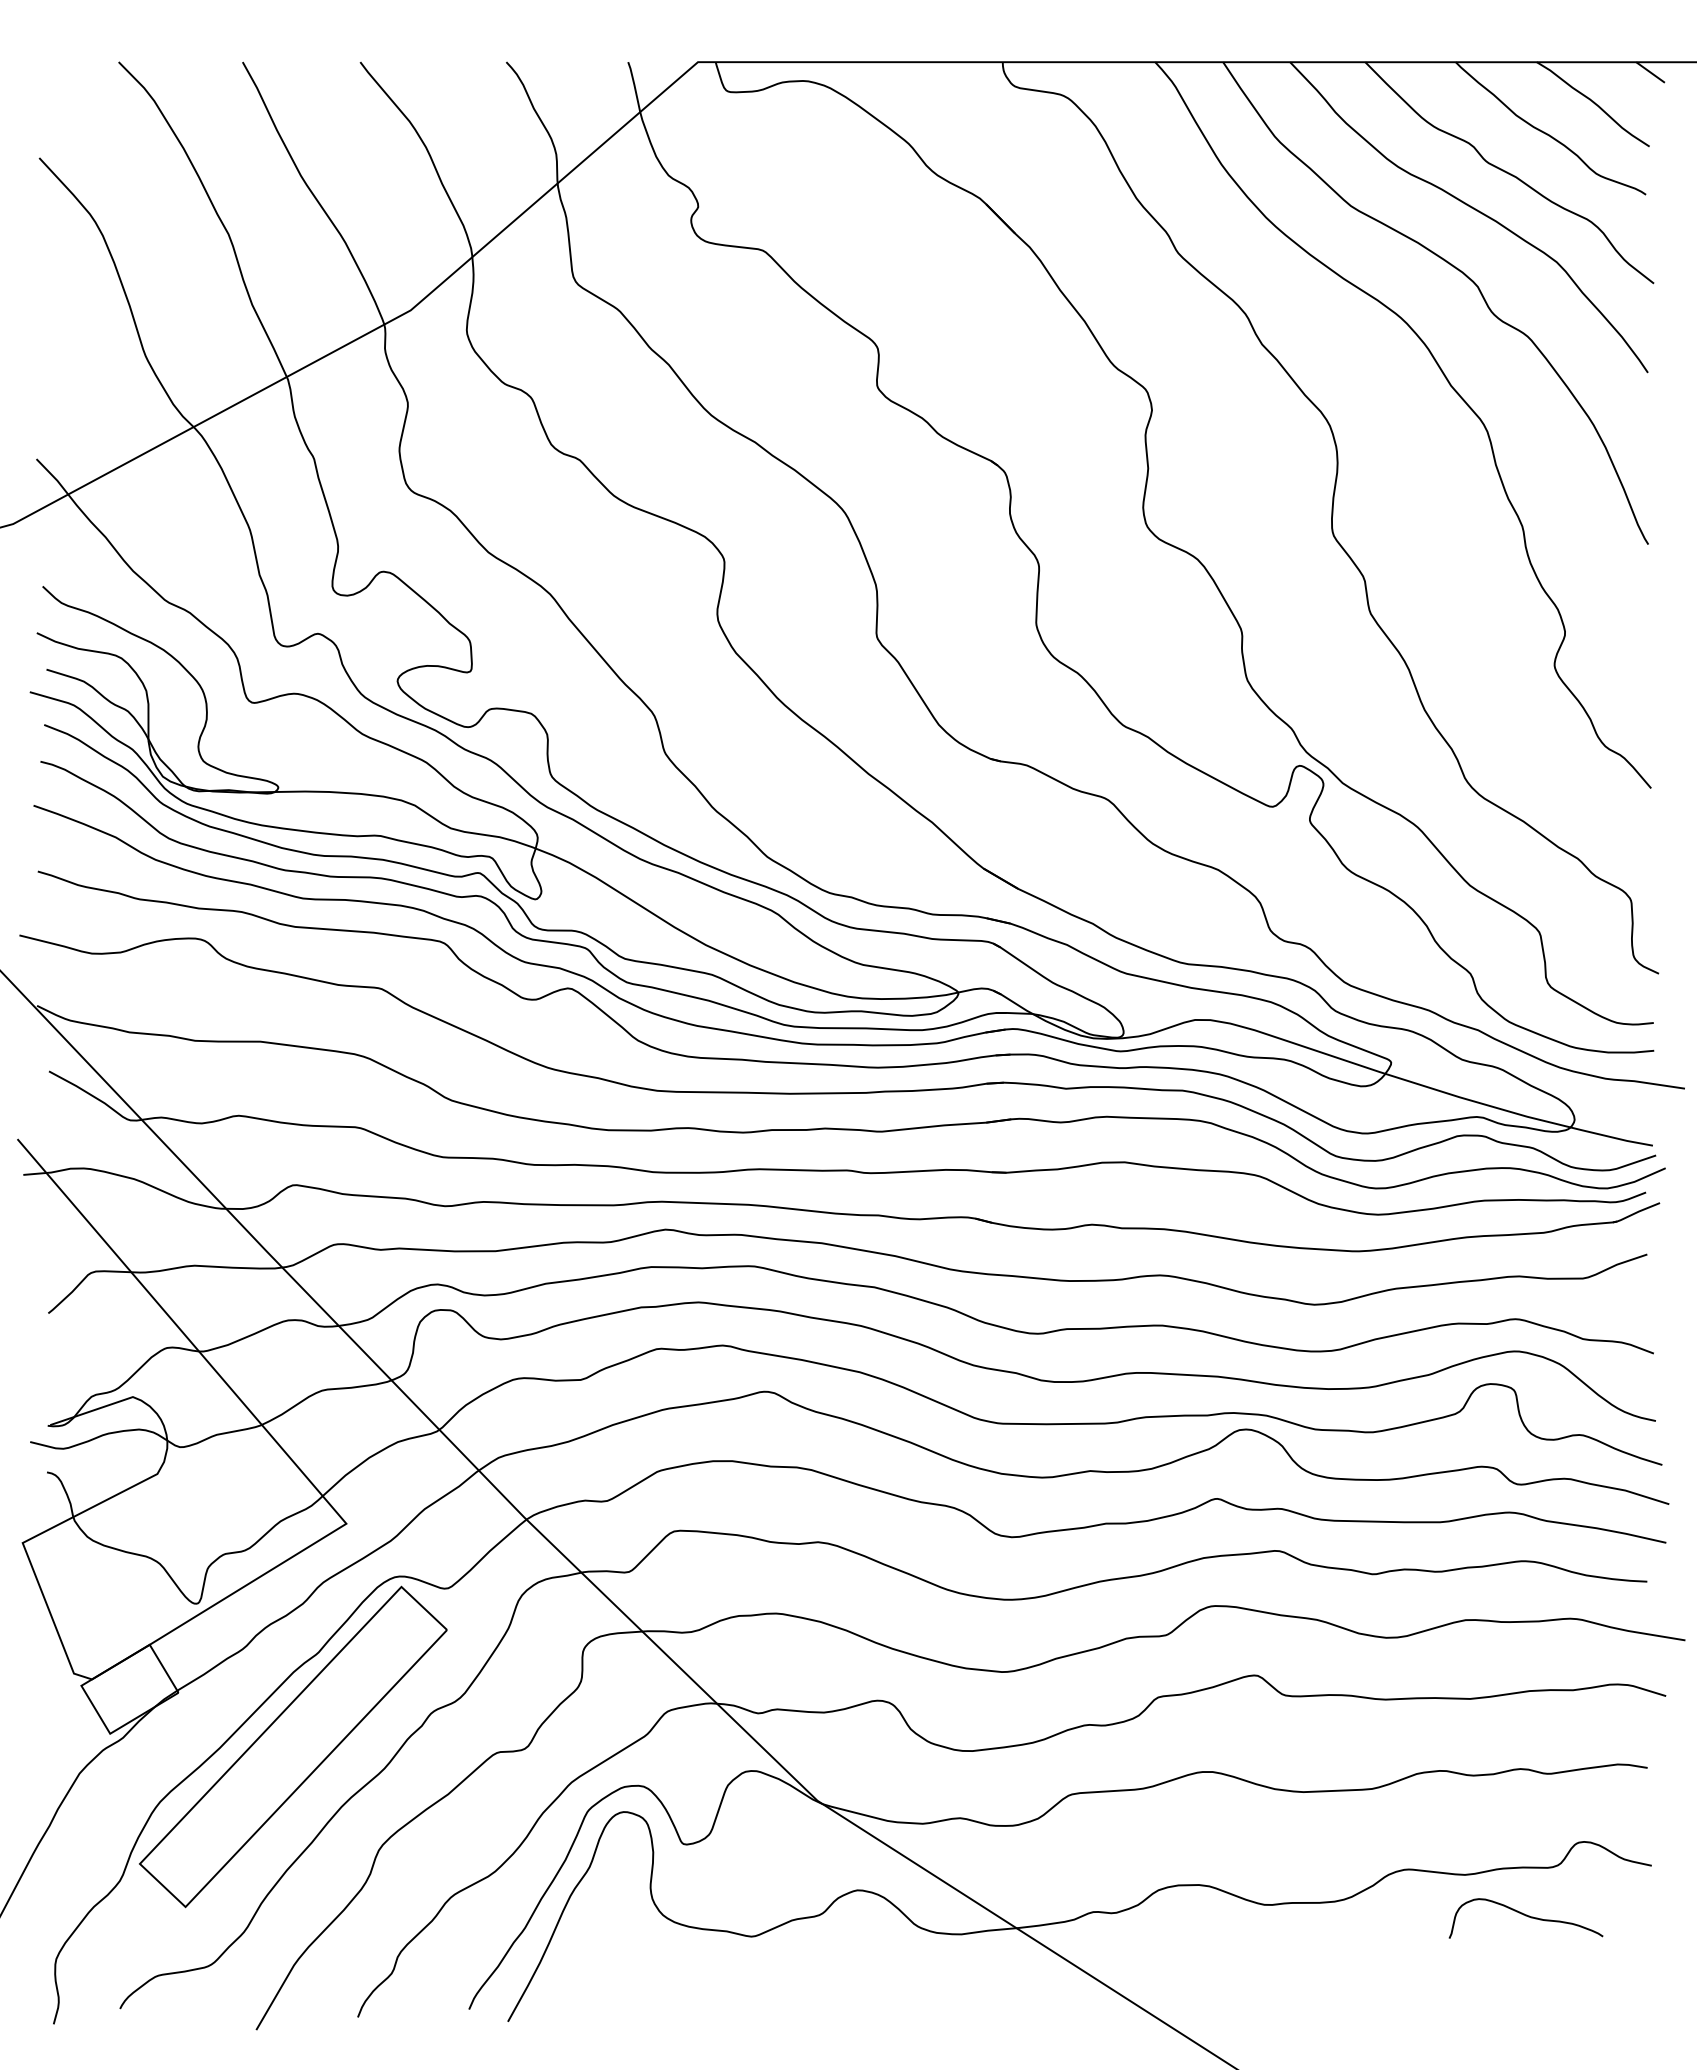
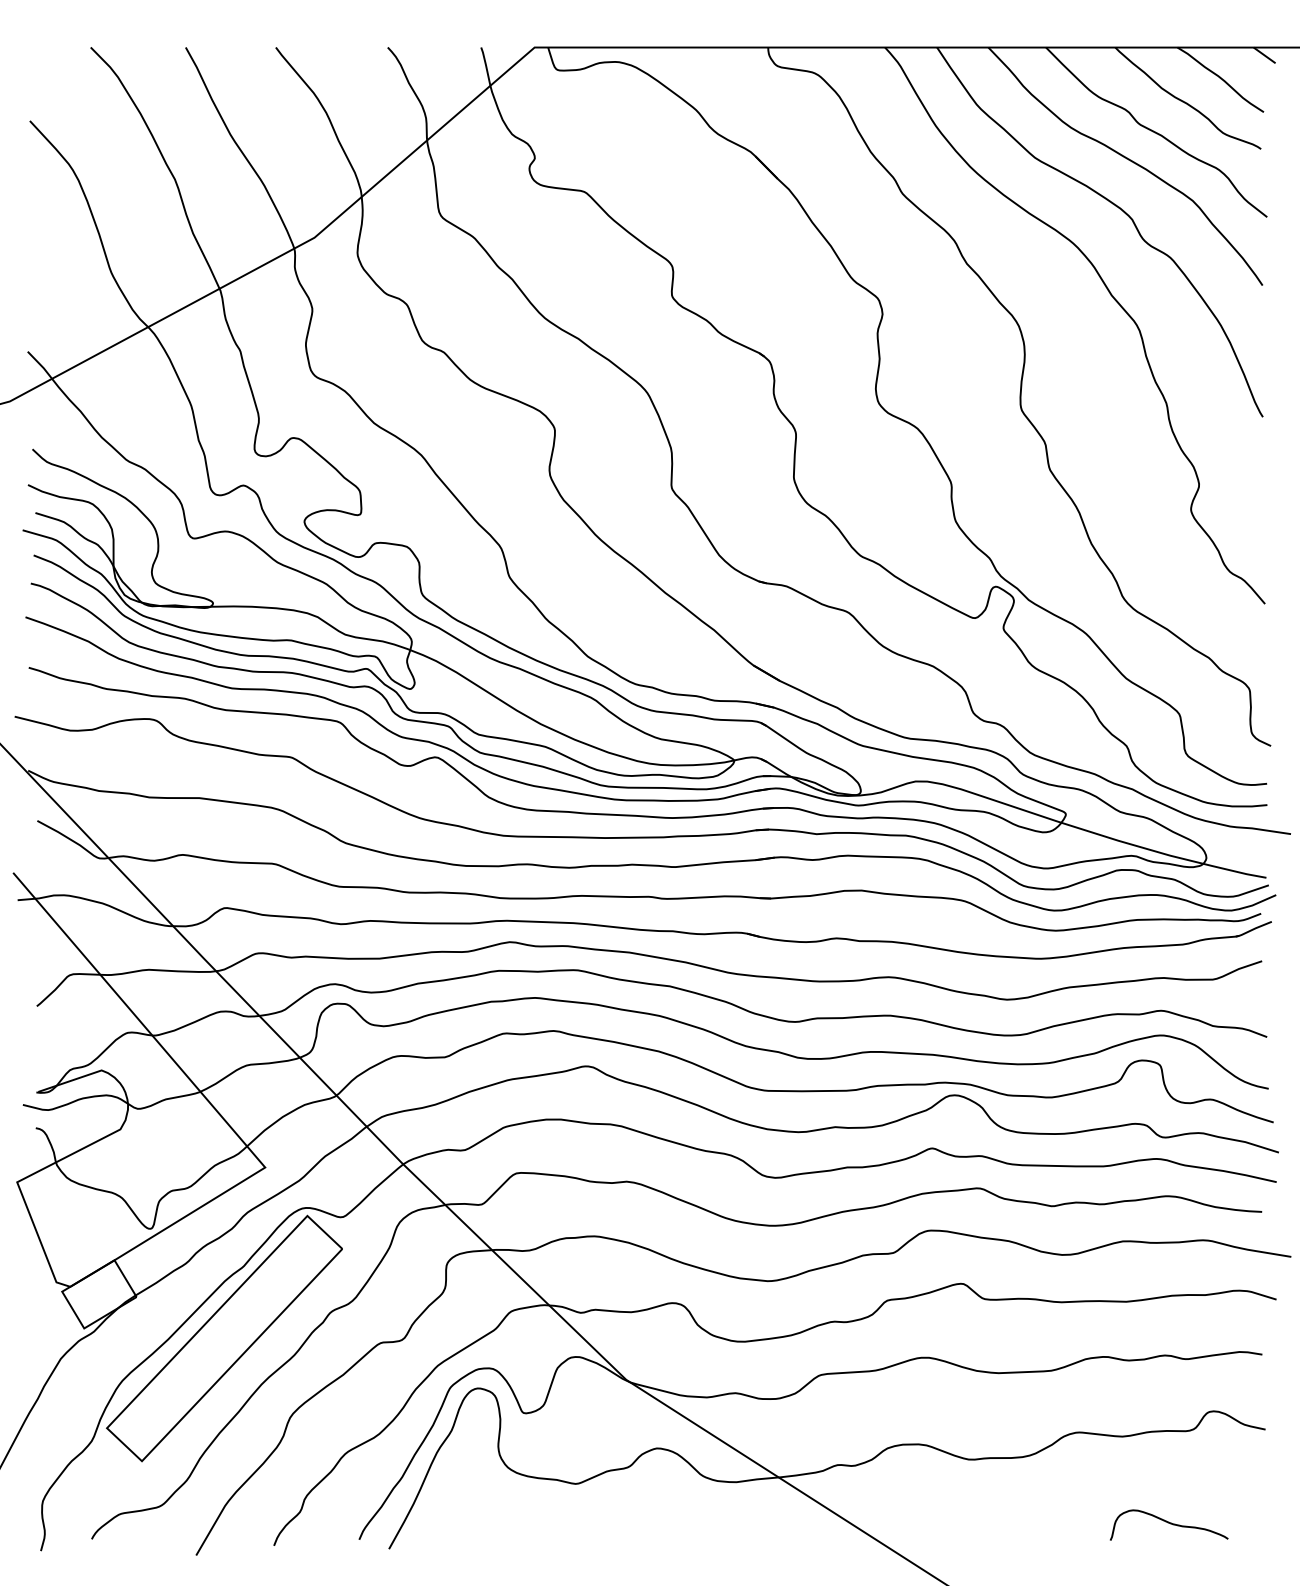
curve: (1525, 1916) -> (1168, 1523), moved

